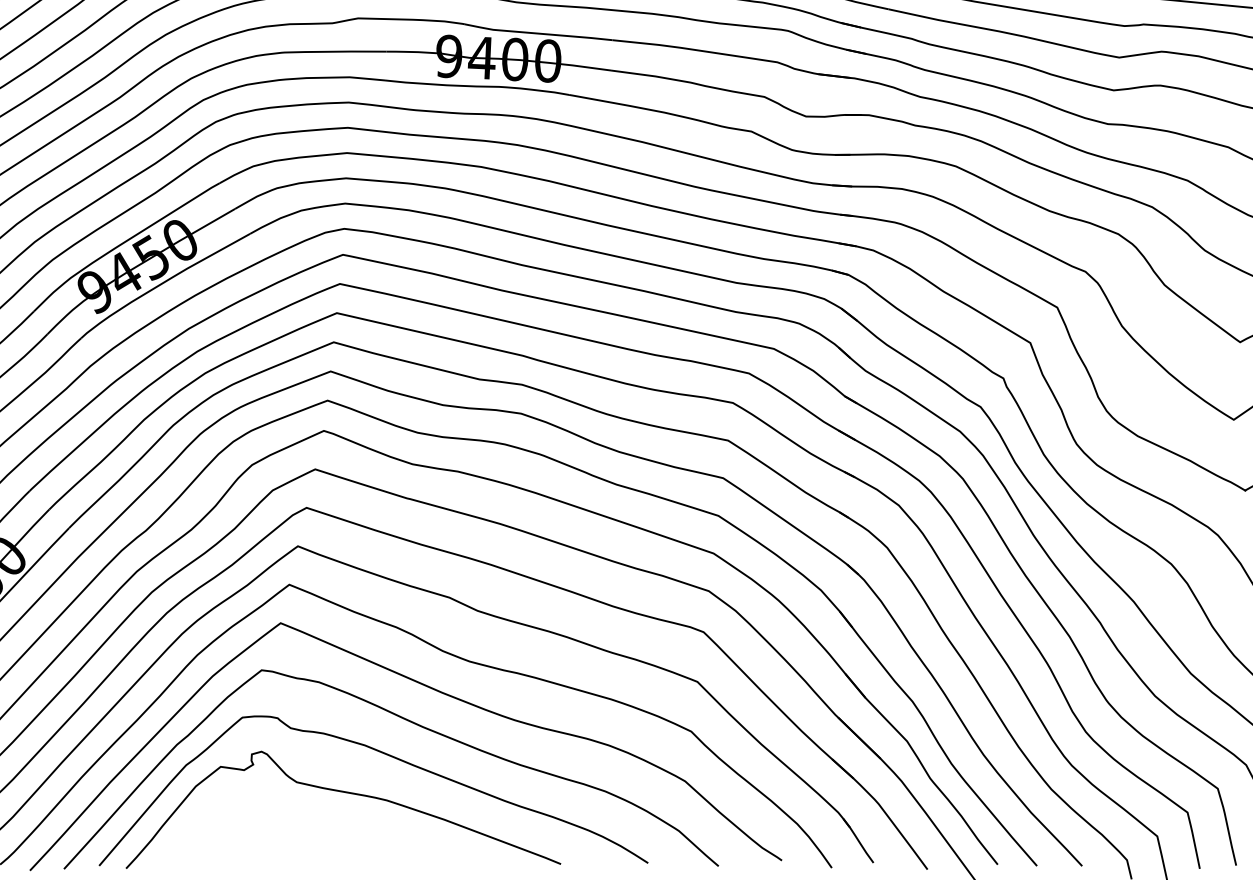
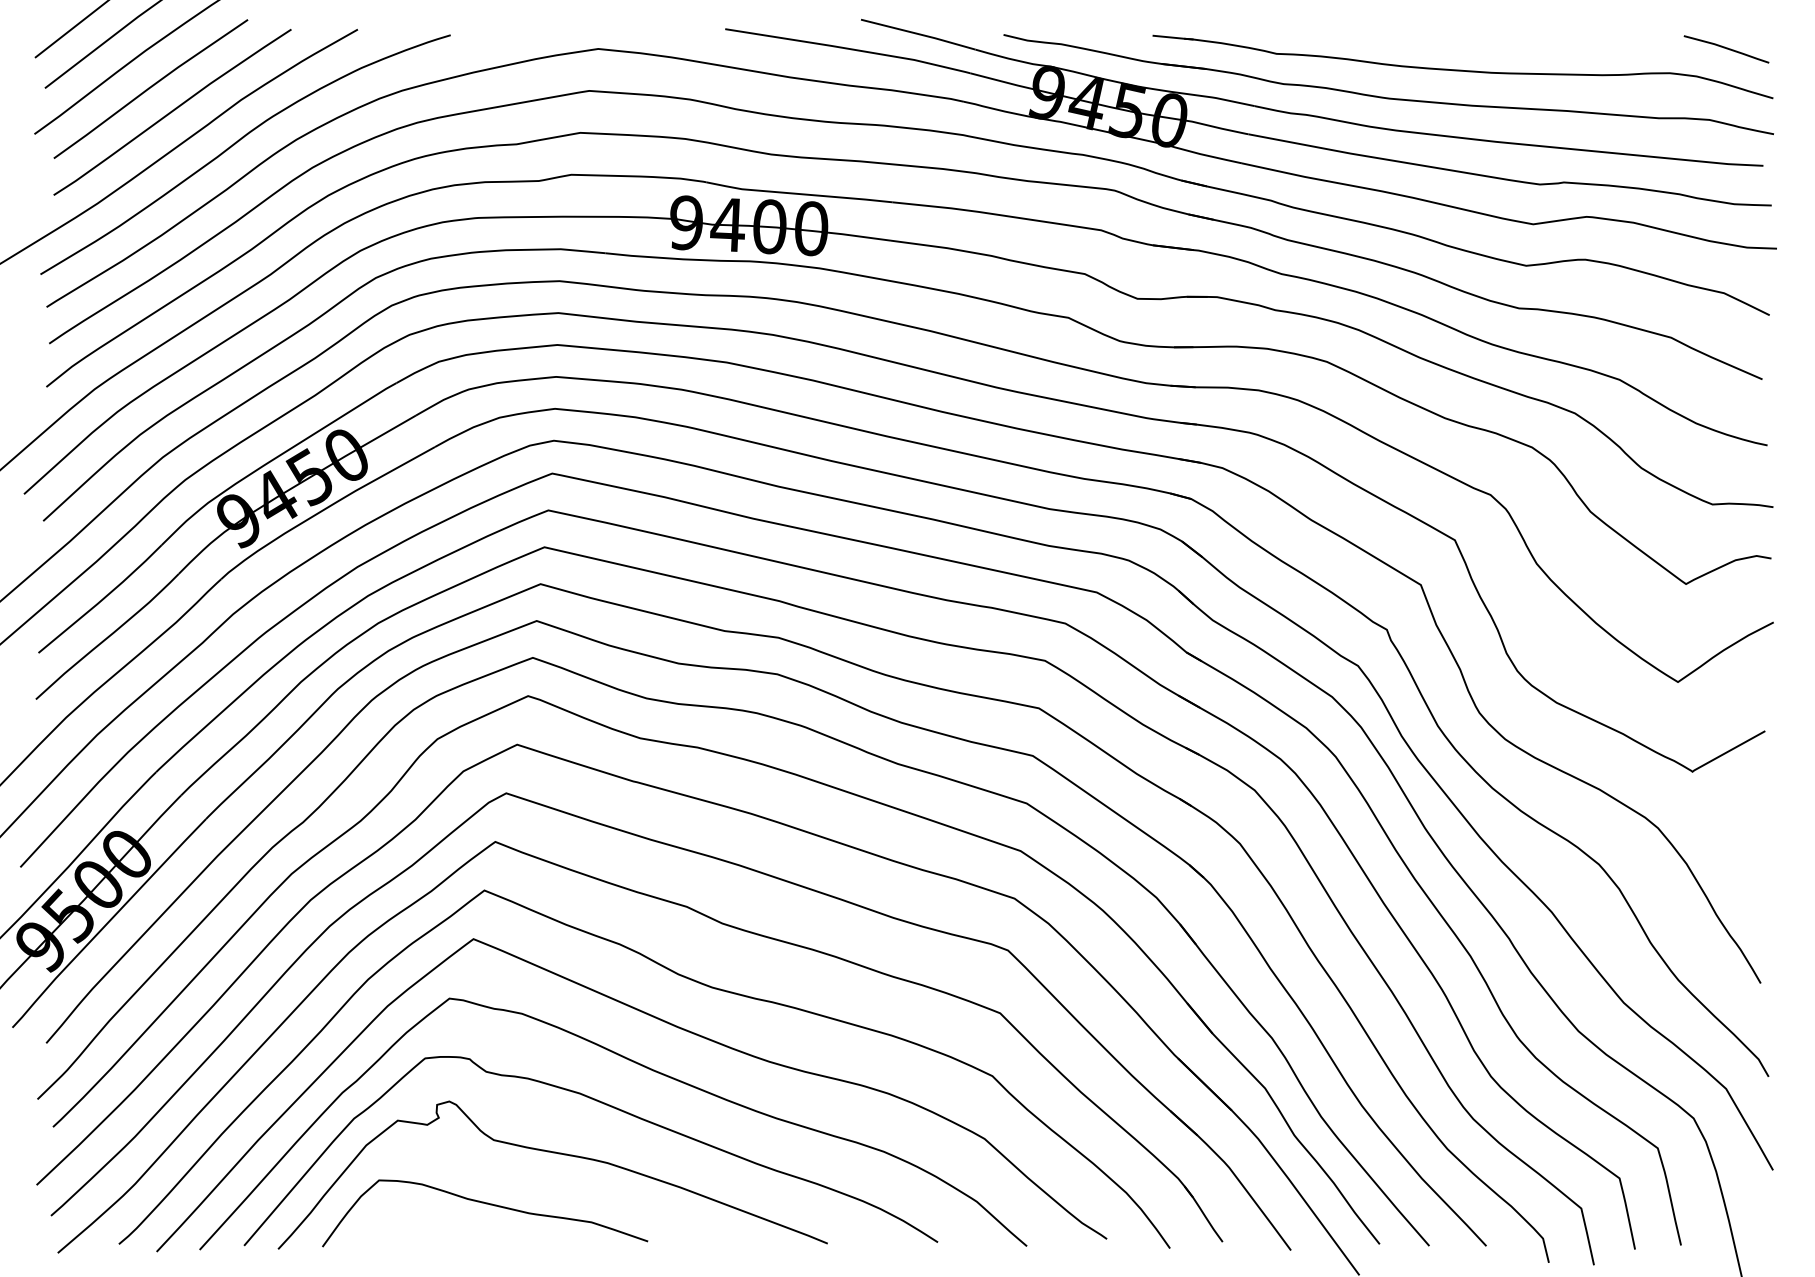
curve: (290, 833) -> (486, 1204), added

